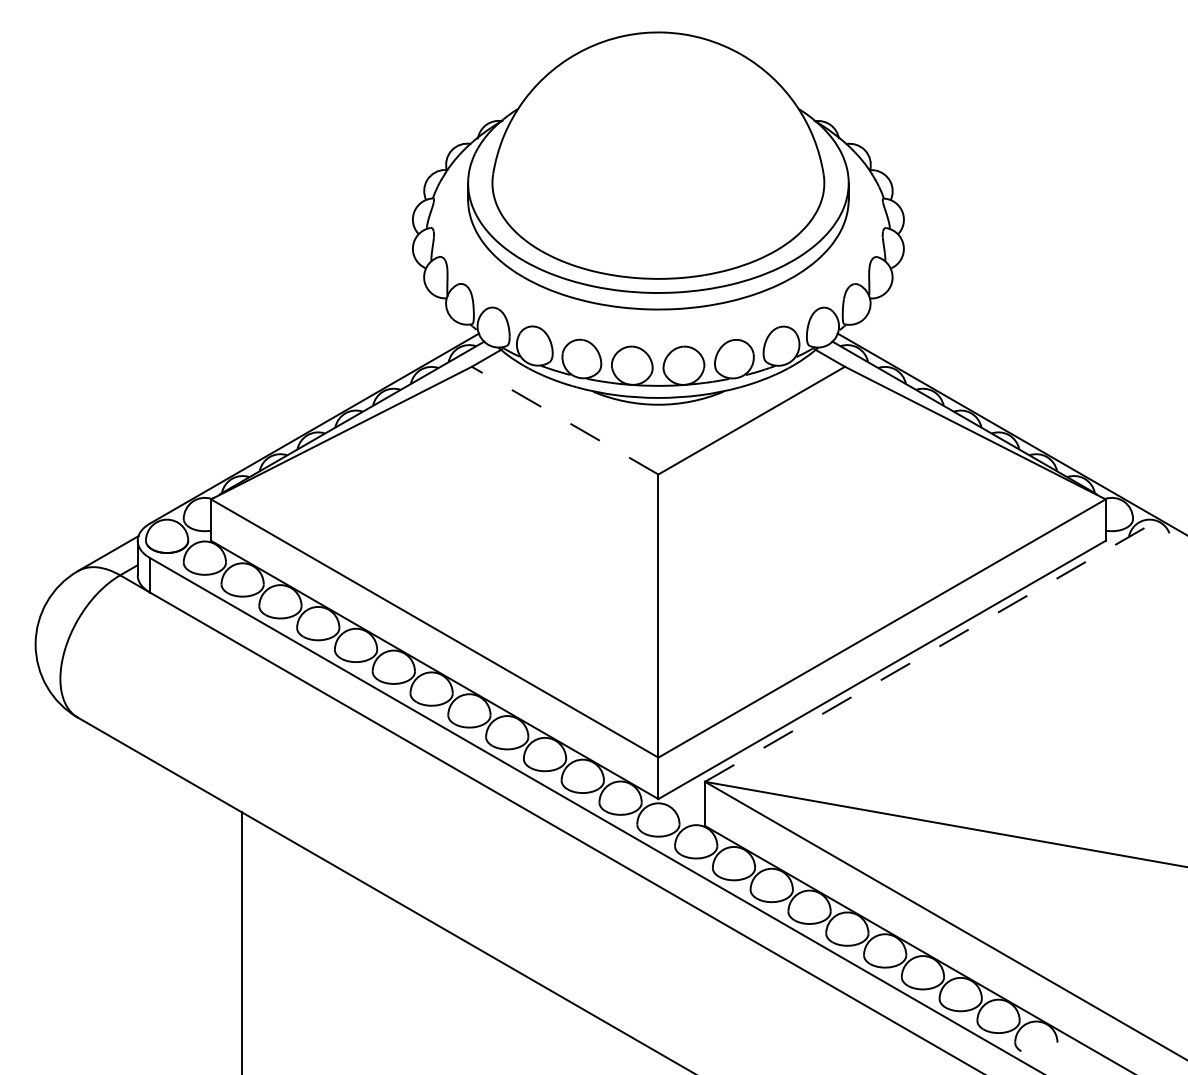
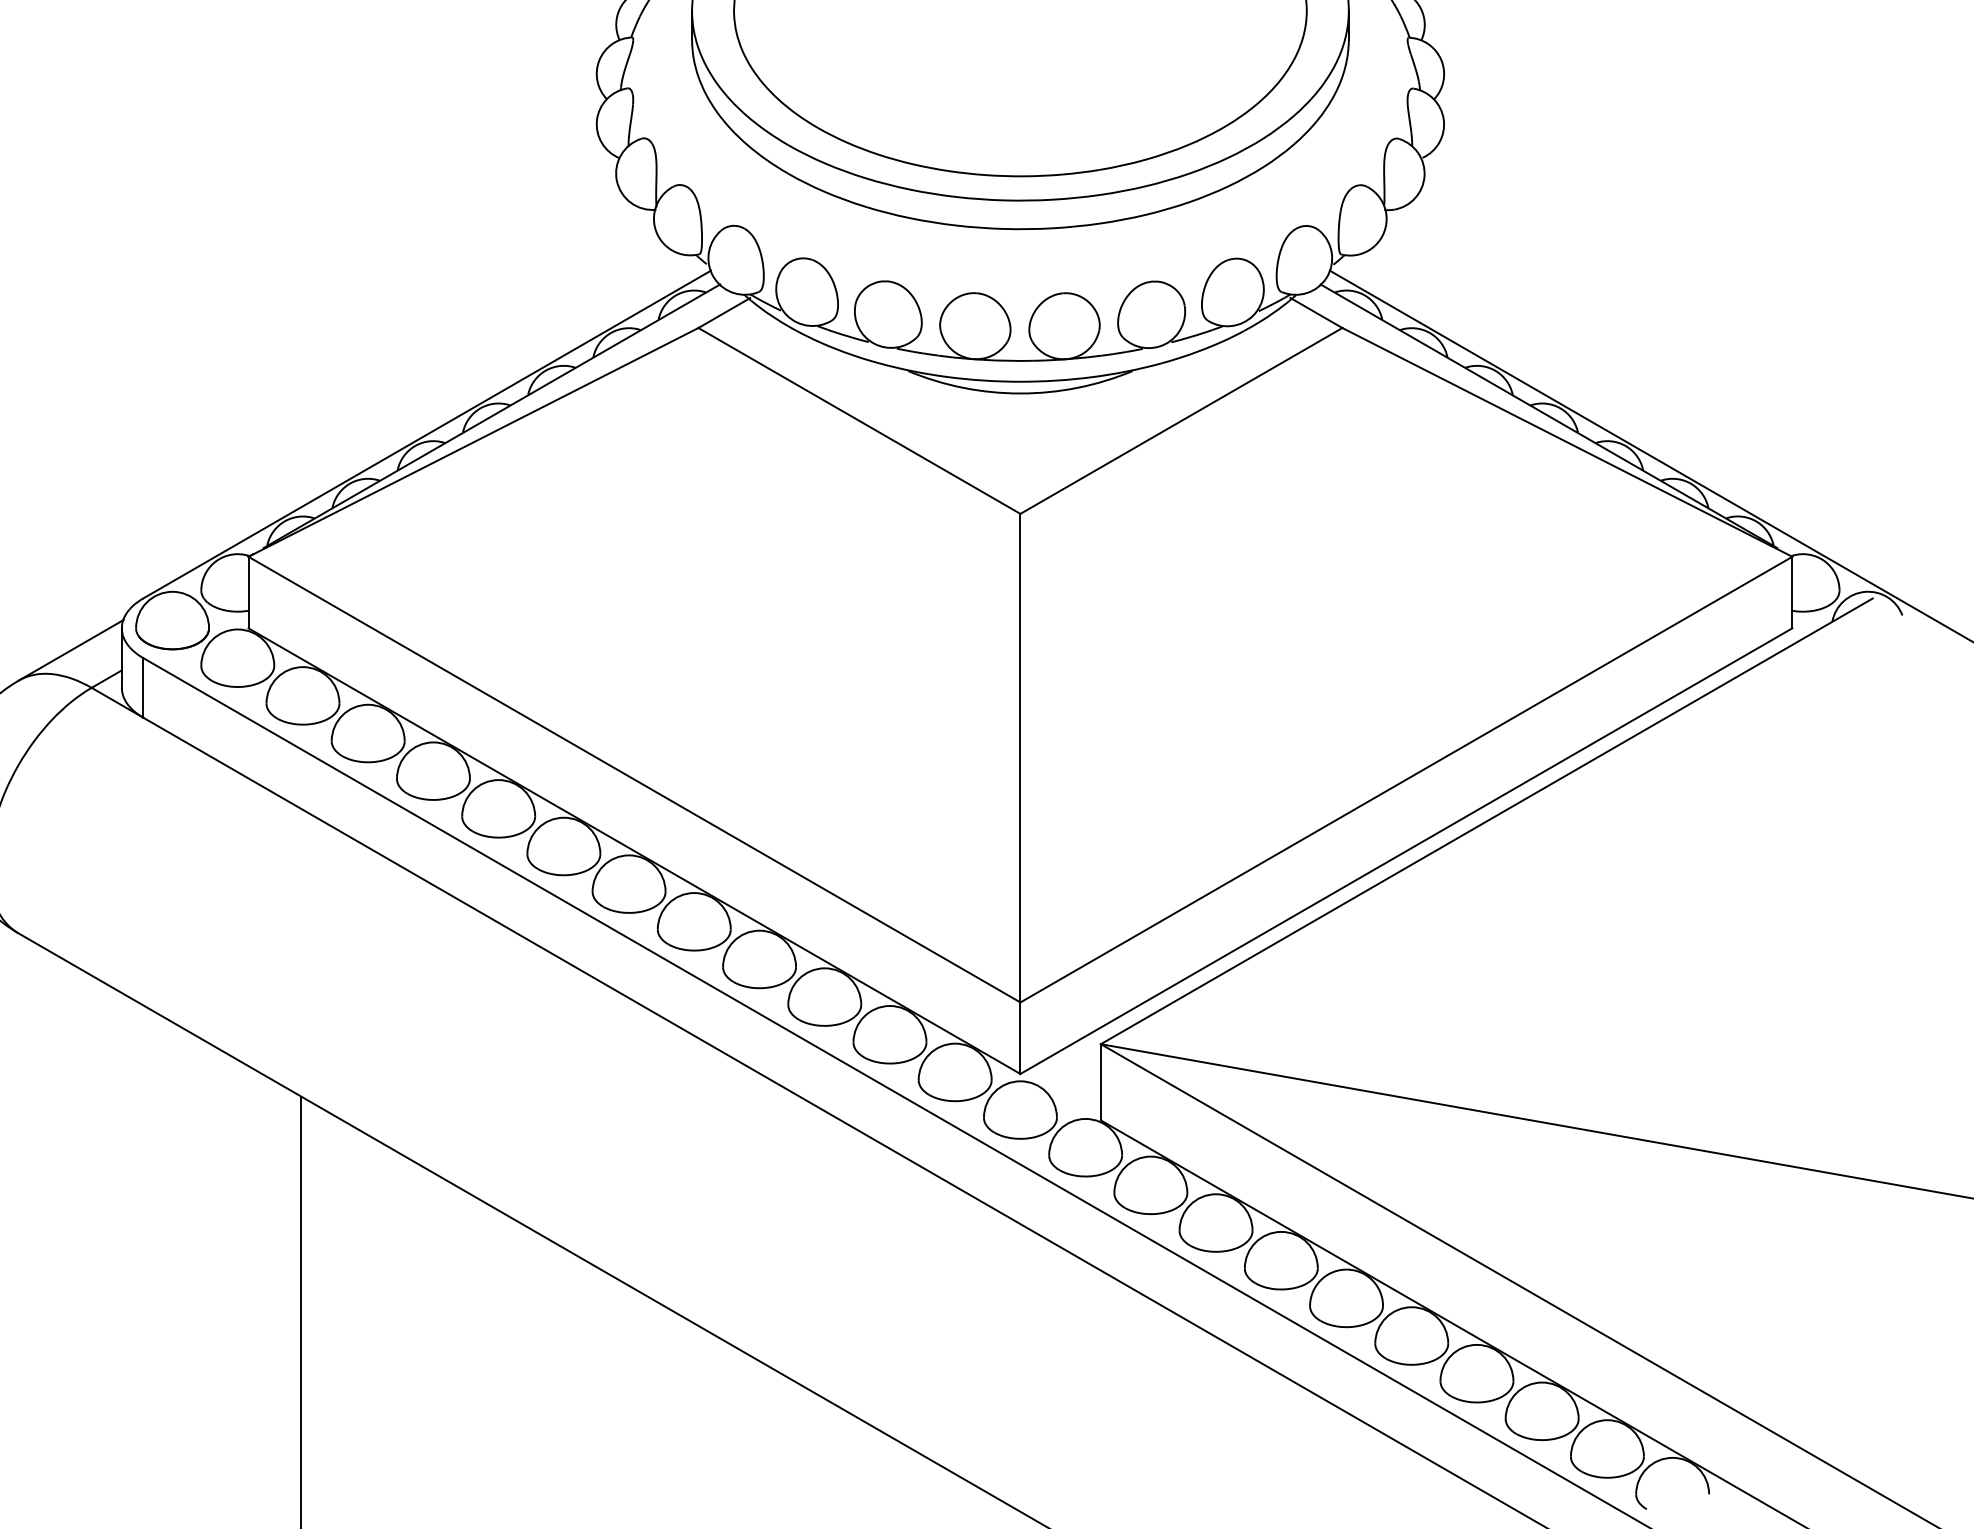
line: (565, 420) -> (860, 420), dashed -> solid
line: (929, 652) -> (1488, 821), dashed -> solid

